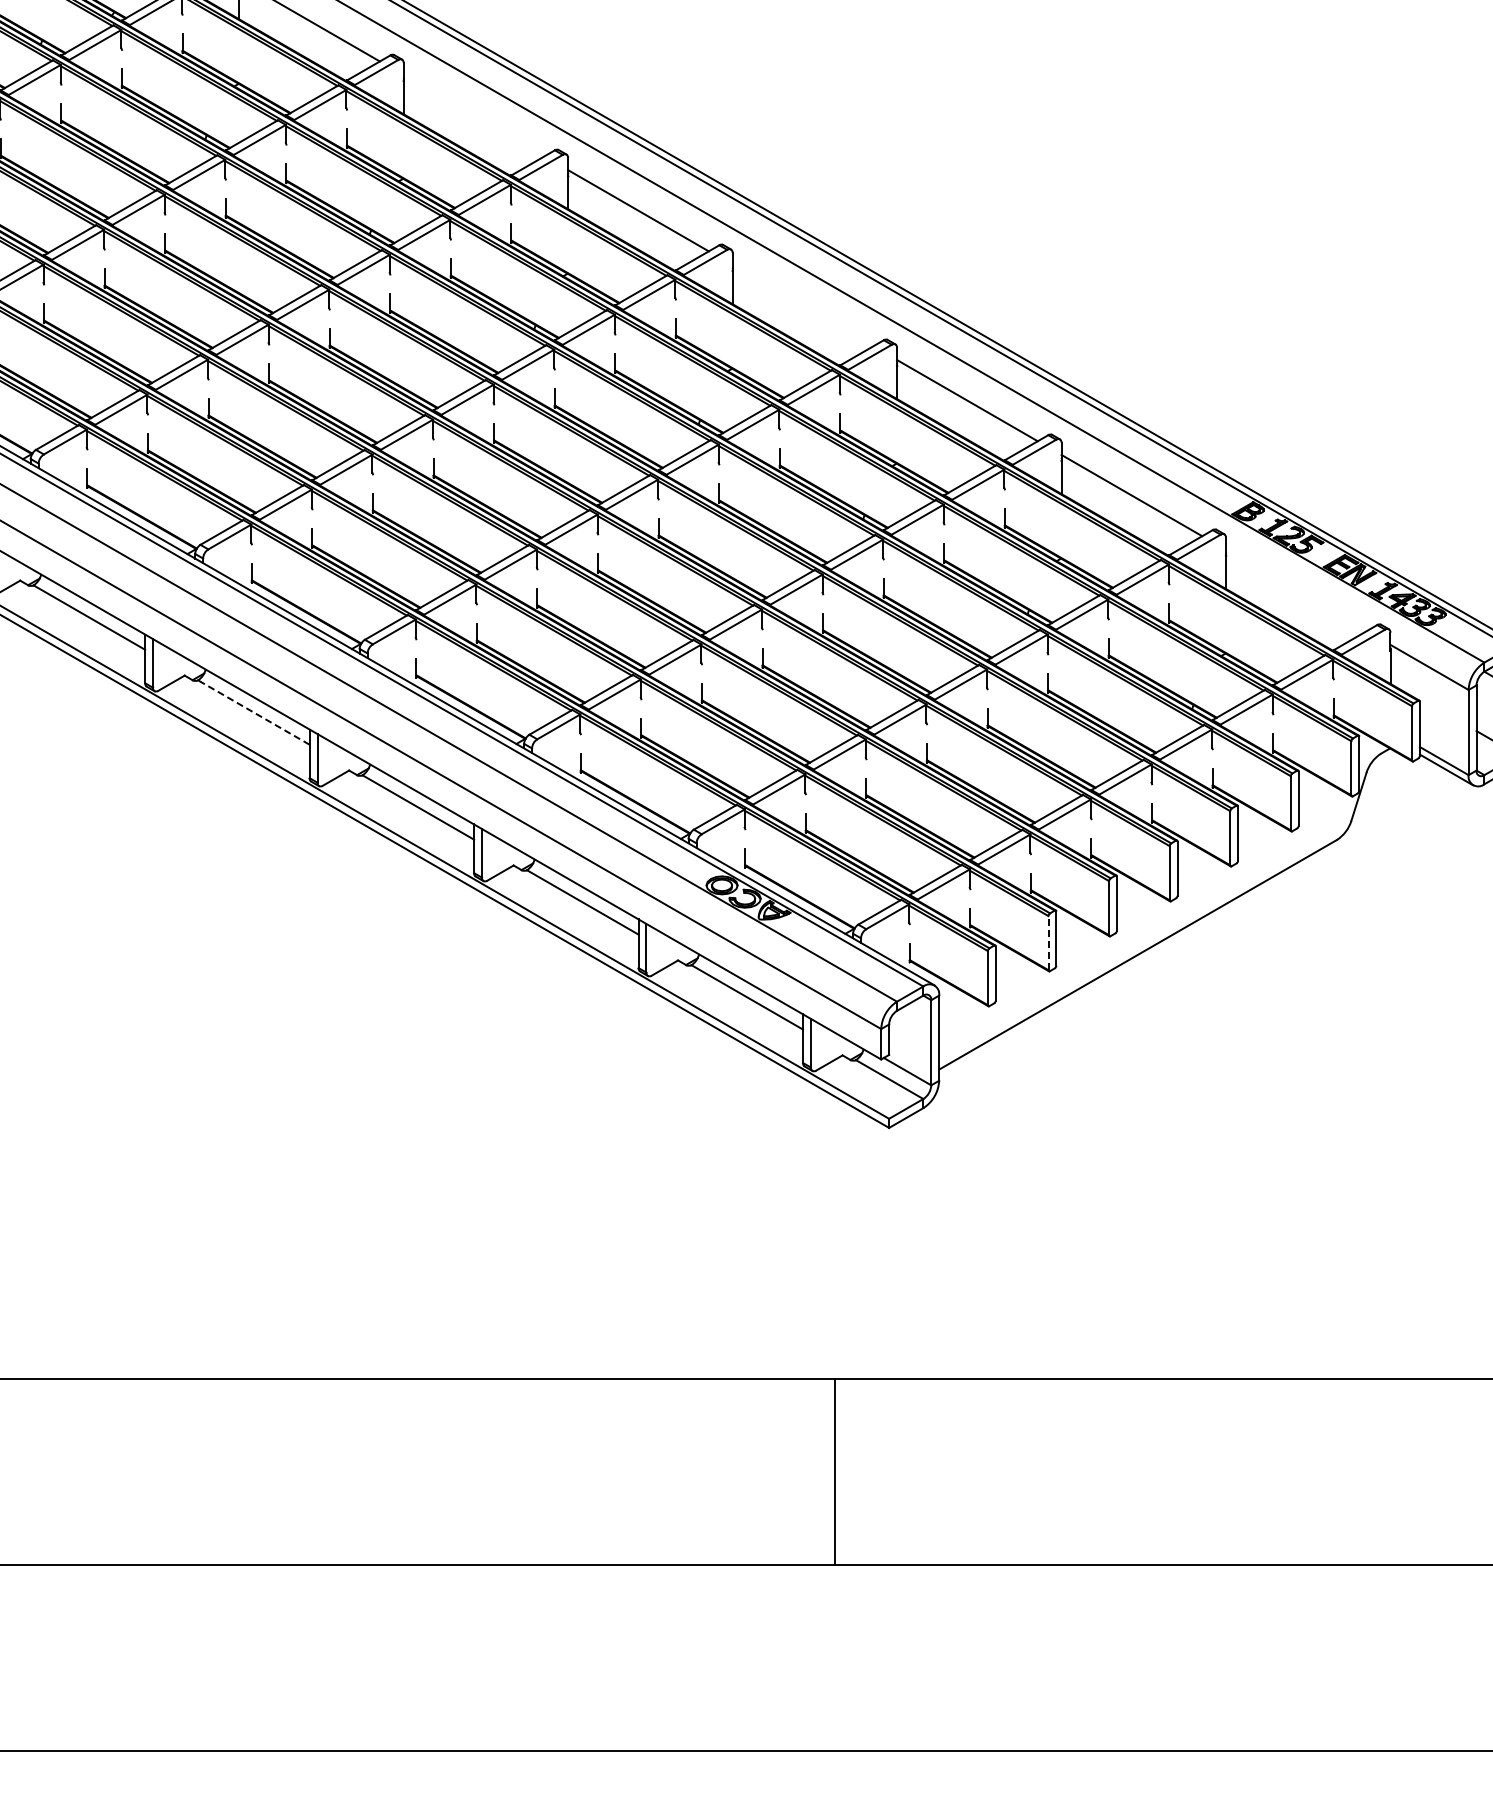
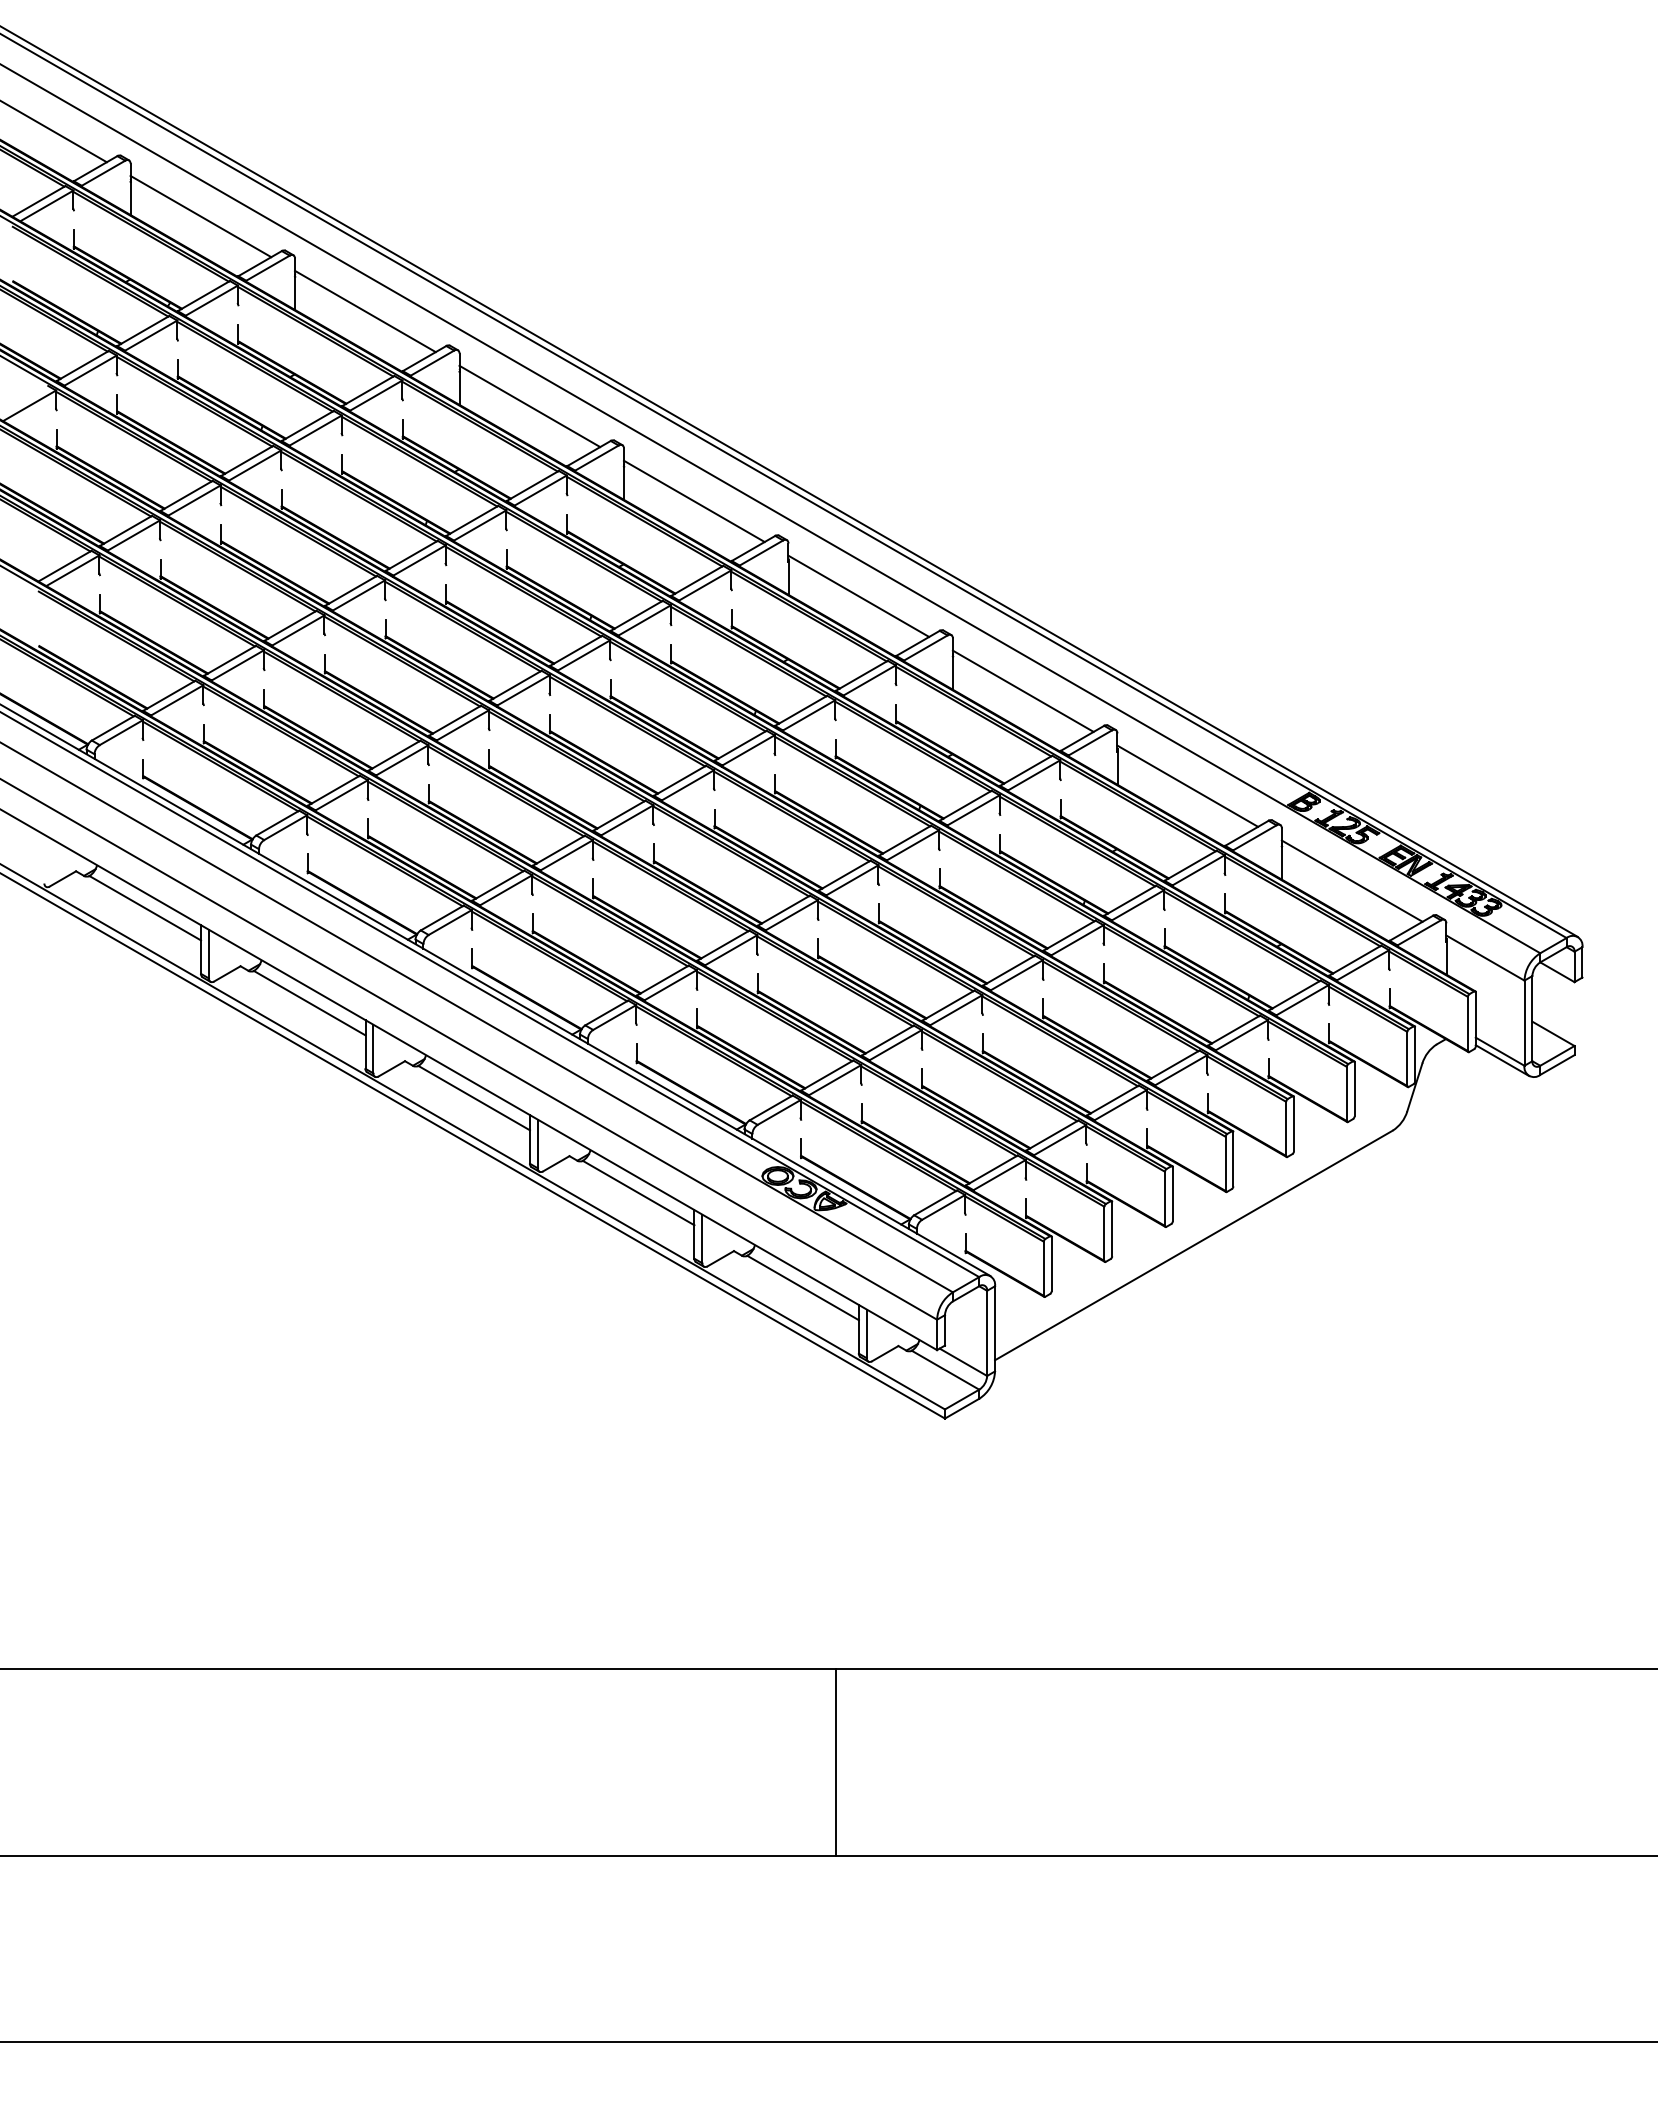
line: (473, 115) -> (529, 406), added
line: (802, 304) -> (858, 595), added
line: (1295, 589) -> (1351, 880), added
line: (253, 711) -> (309, 1002), dashed -> solid
line: (1048, 942) -> (1104, 1233), dashed -> solid
line: (834, 1471) -> (836, 1762), moved

